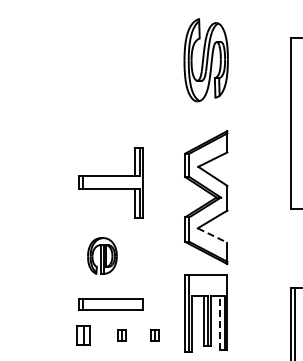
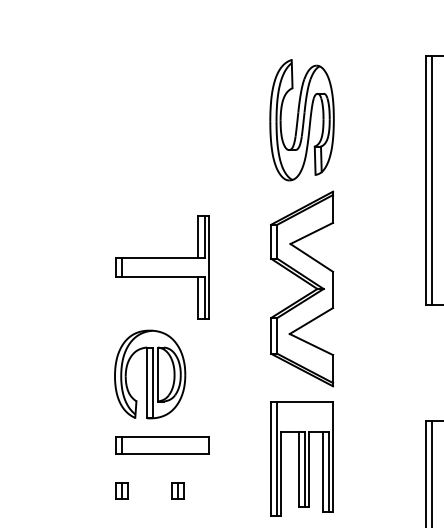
part: (205, 60) -> (301, 120), moved
line: (294, 123) -> (431, 180), added
line: (213, 235) -> (312, 344), dashed -> solid
part: (102, 255) -> (150, 373), size x1.67
line: (220, 322) -> (323, 471), dashed -> solid
part: (82, 335) -> (120, 490), size x0.62
part: (154, 335) -> (226, 490), removed

